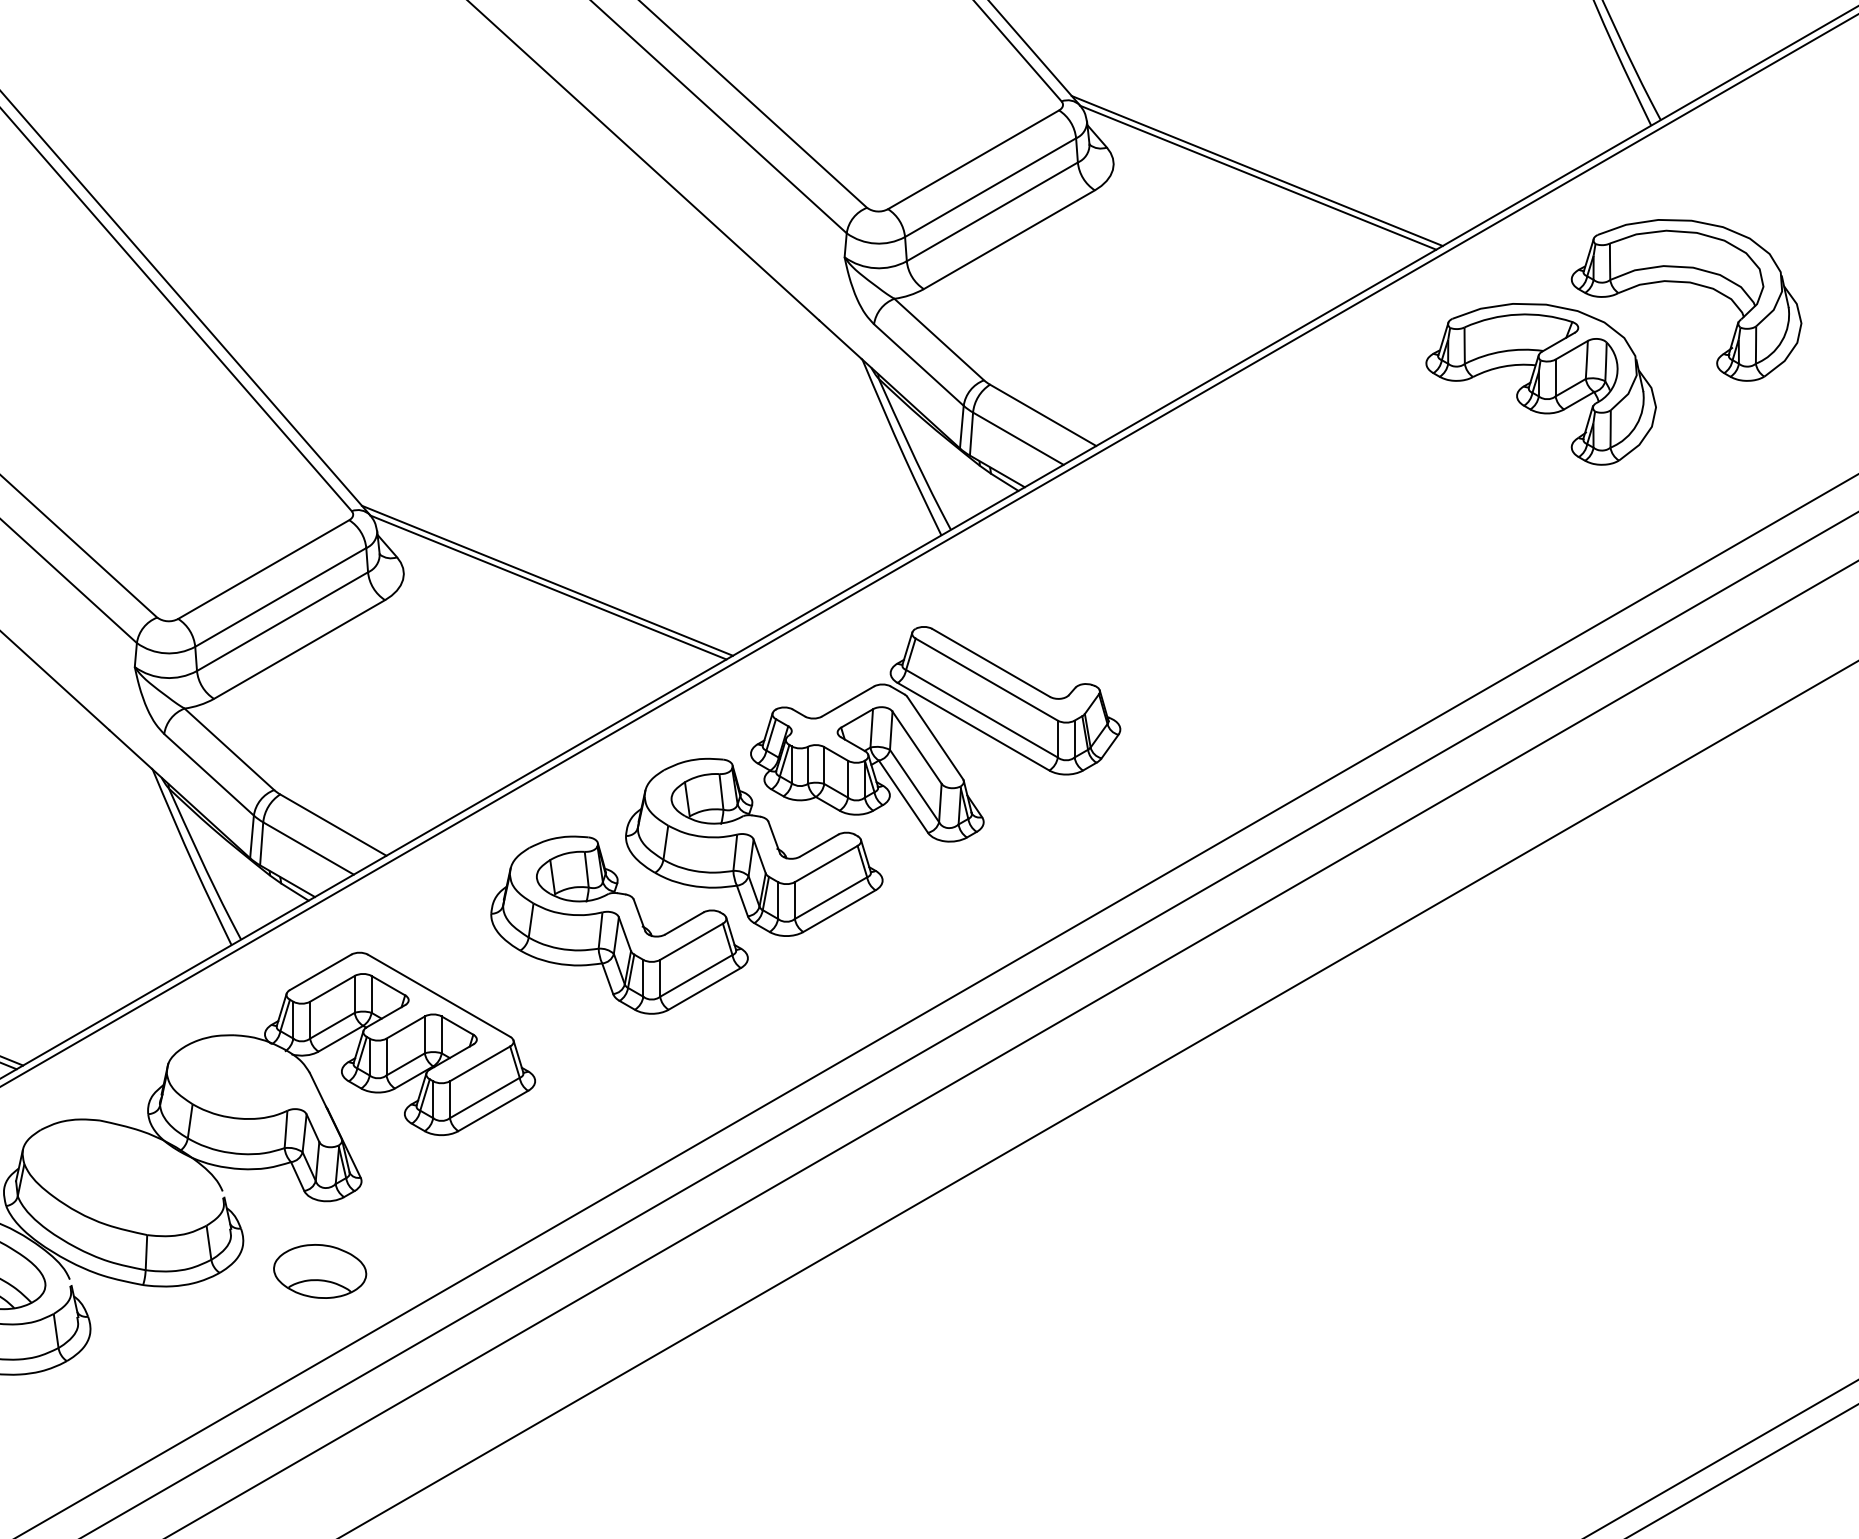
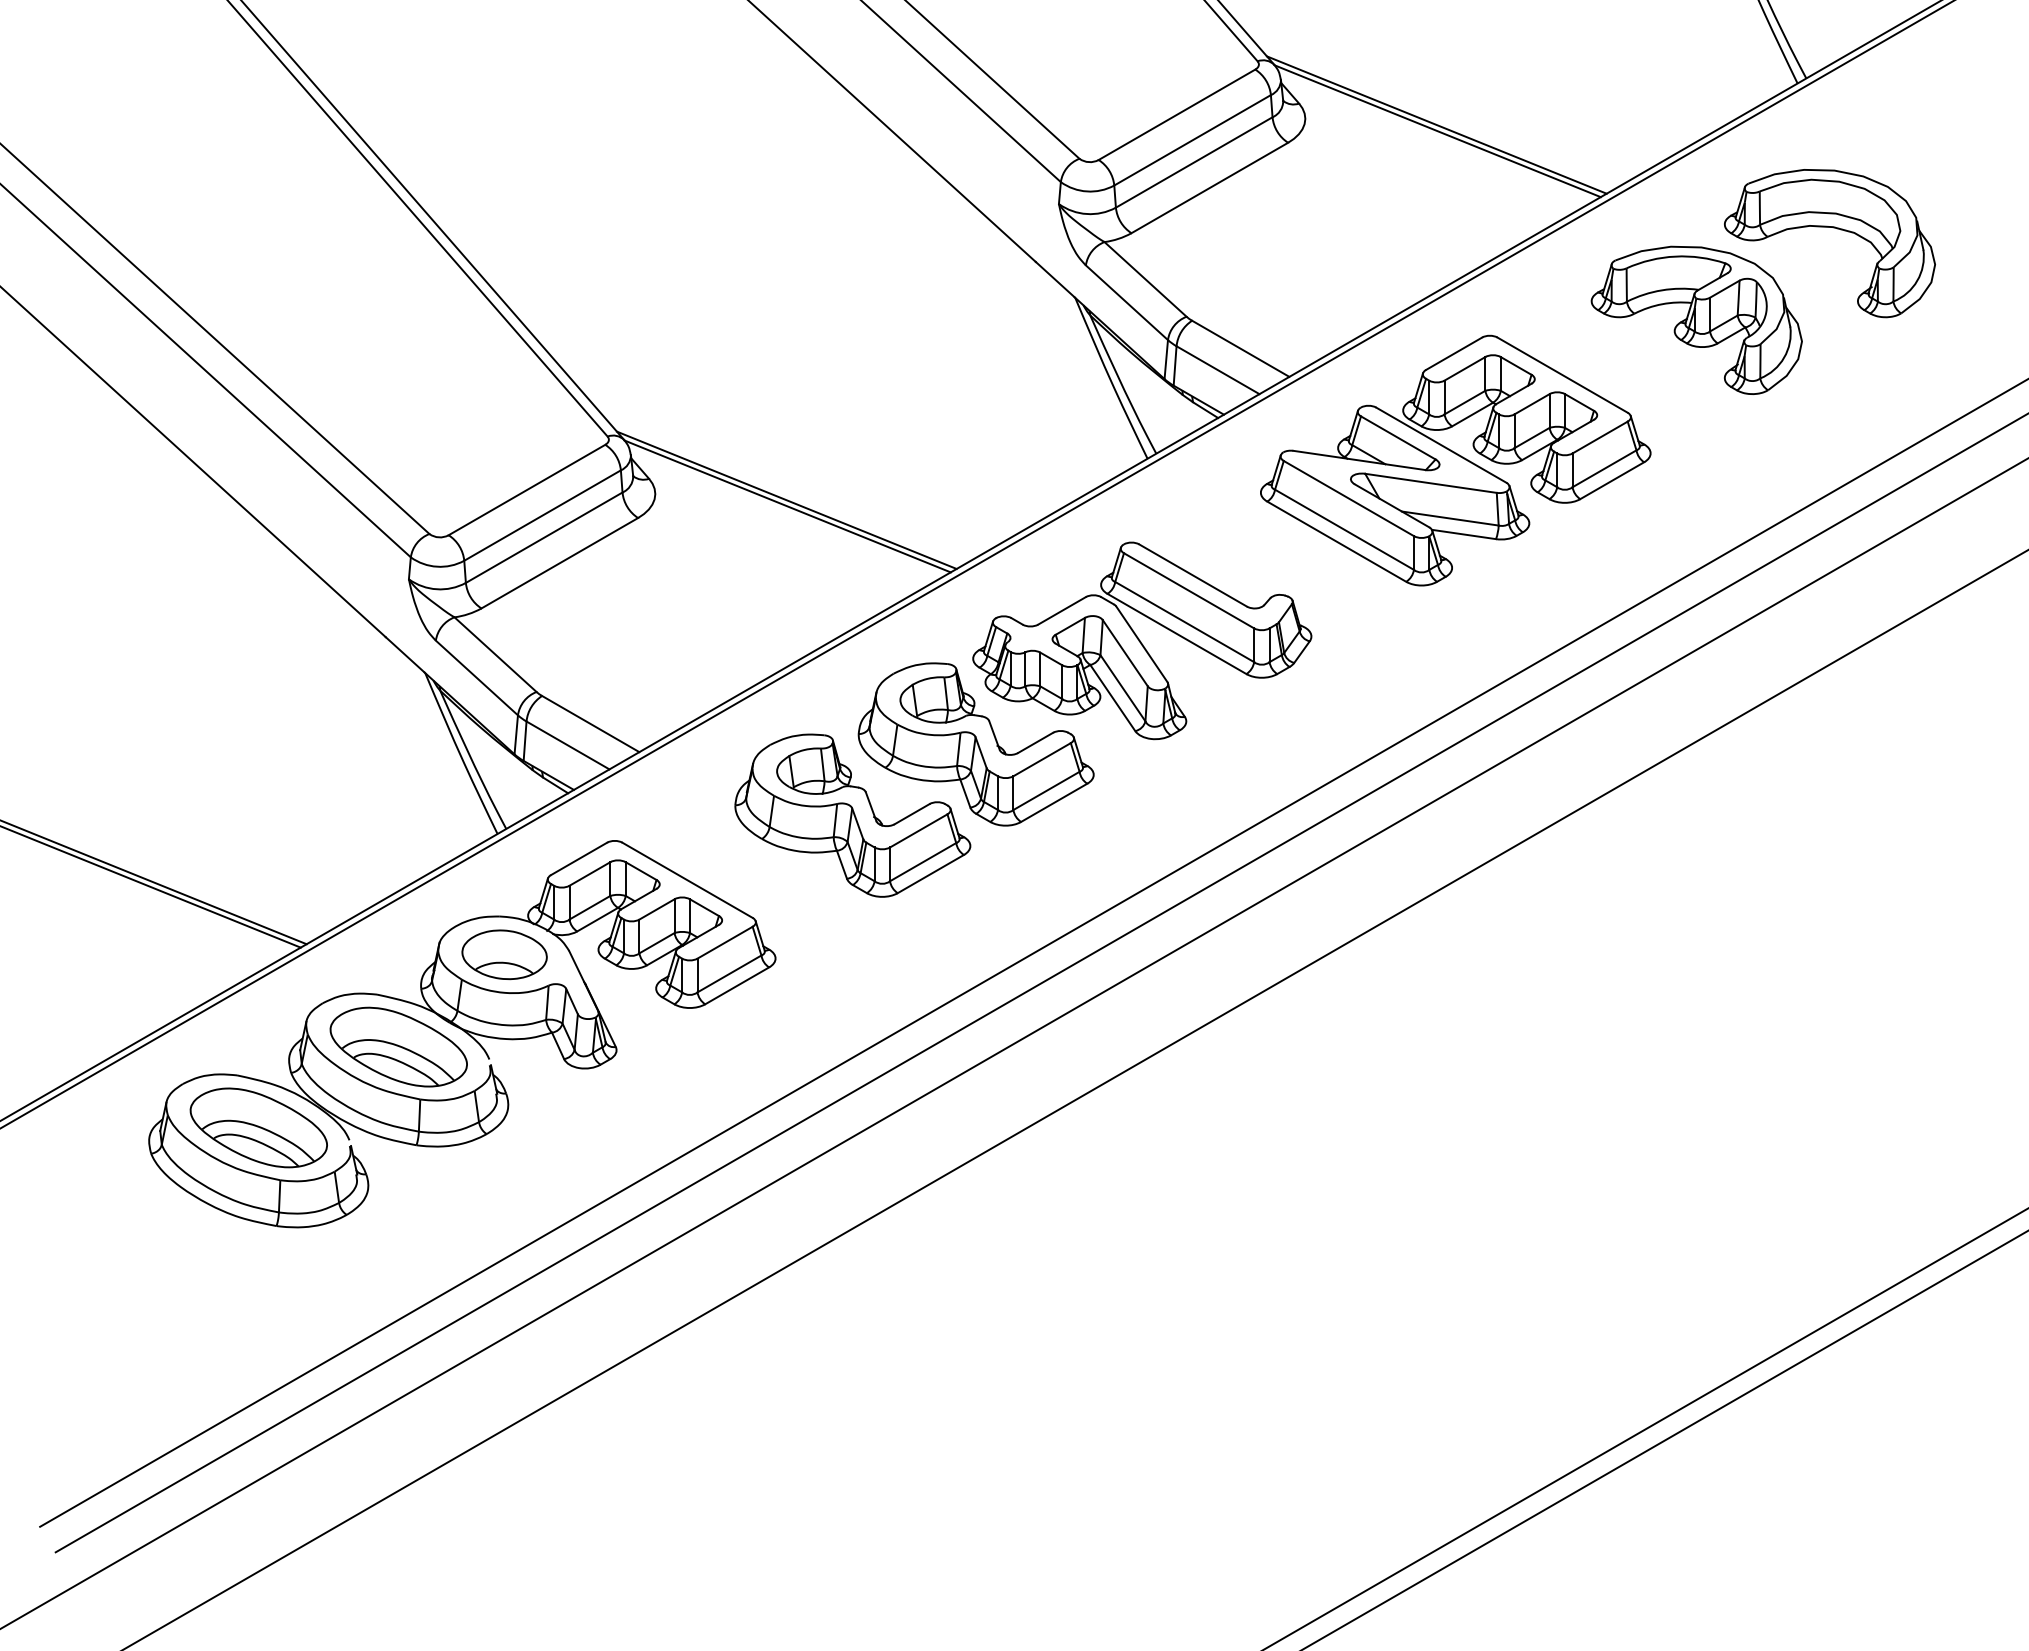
part: (1277, 537) -> (1455, 460), added
part: (123, 1177) -> (398, 1046), added
part: (319, 1271) -> (504, 954), moved

